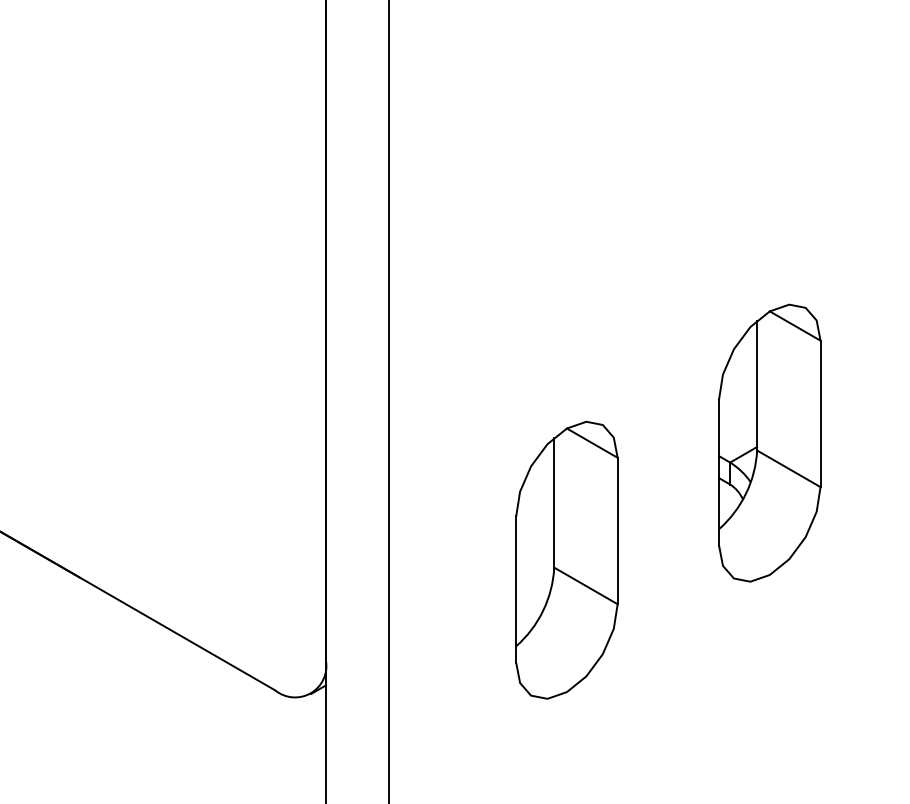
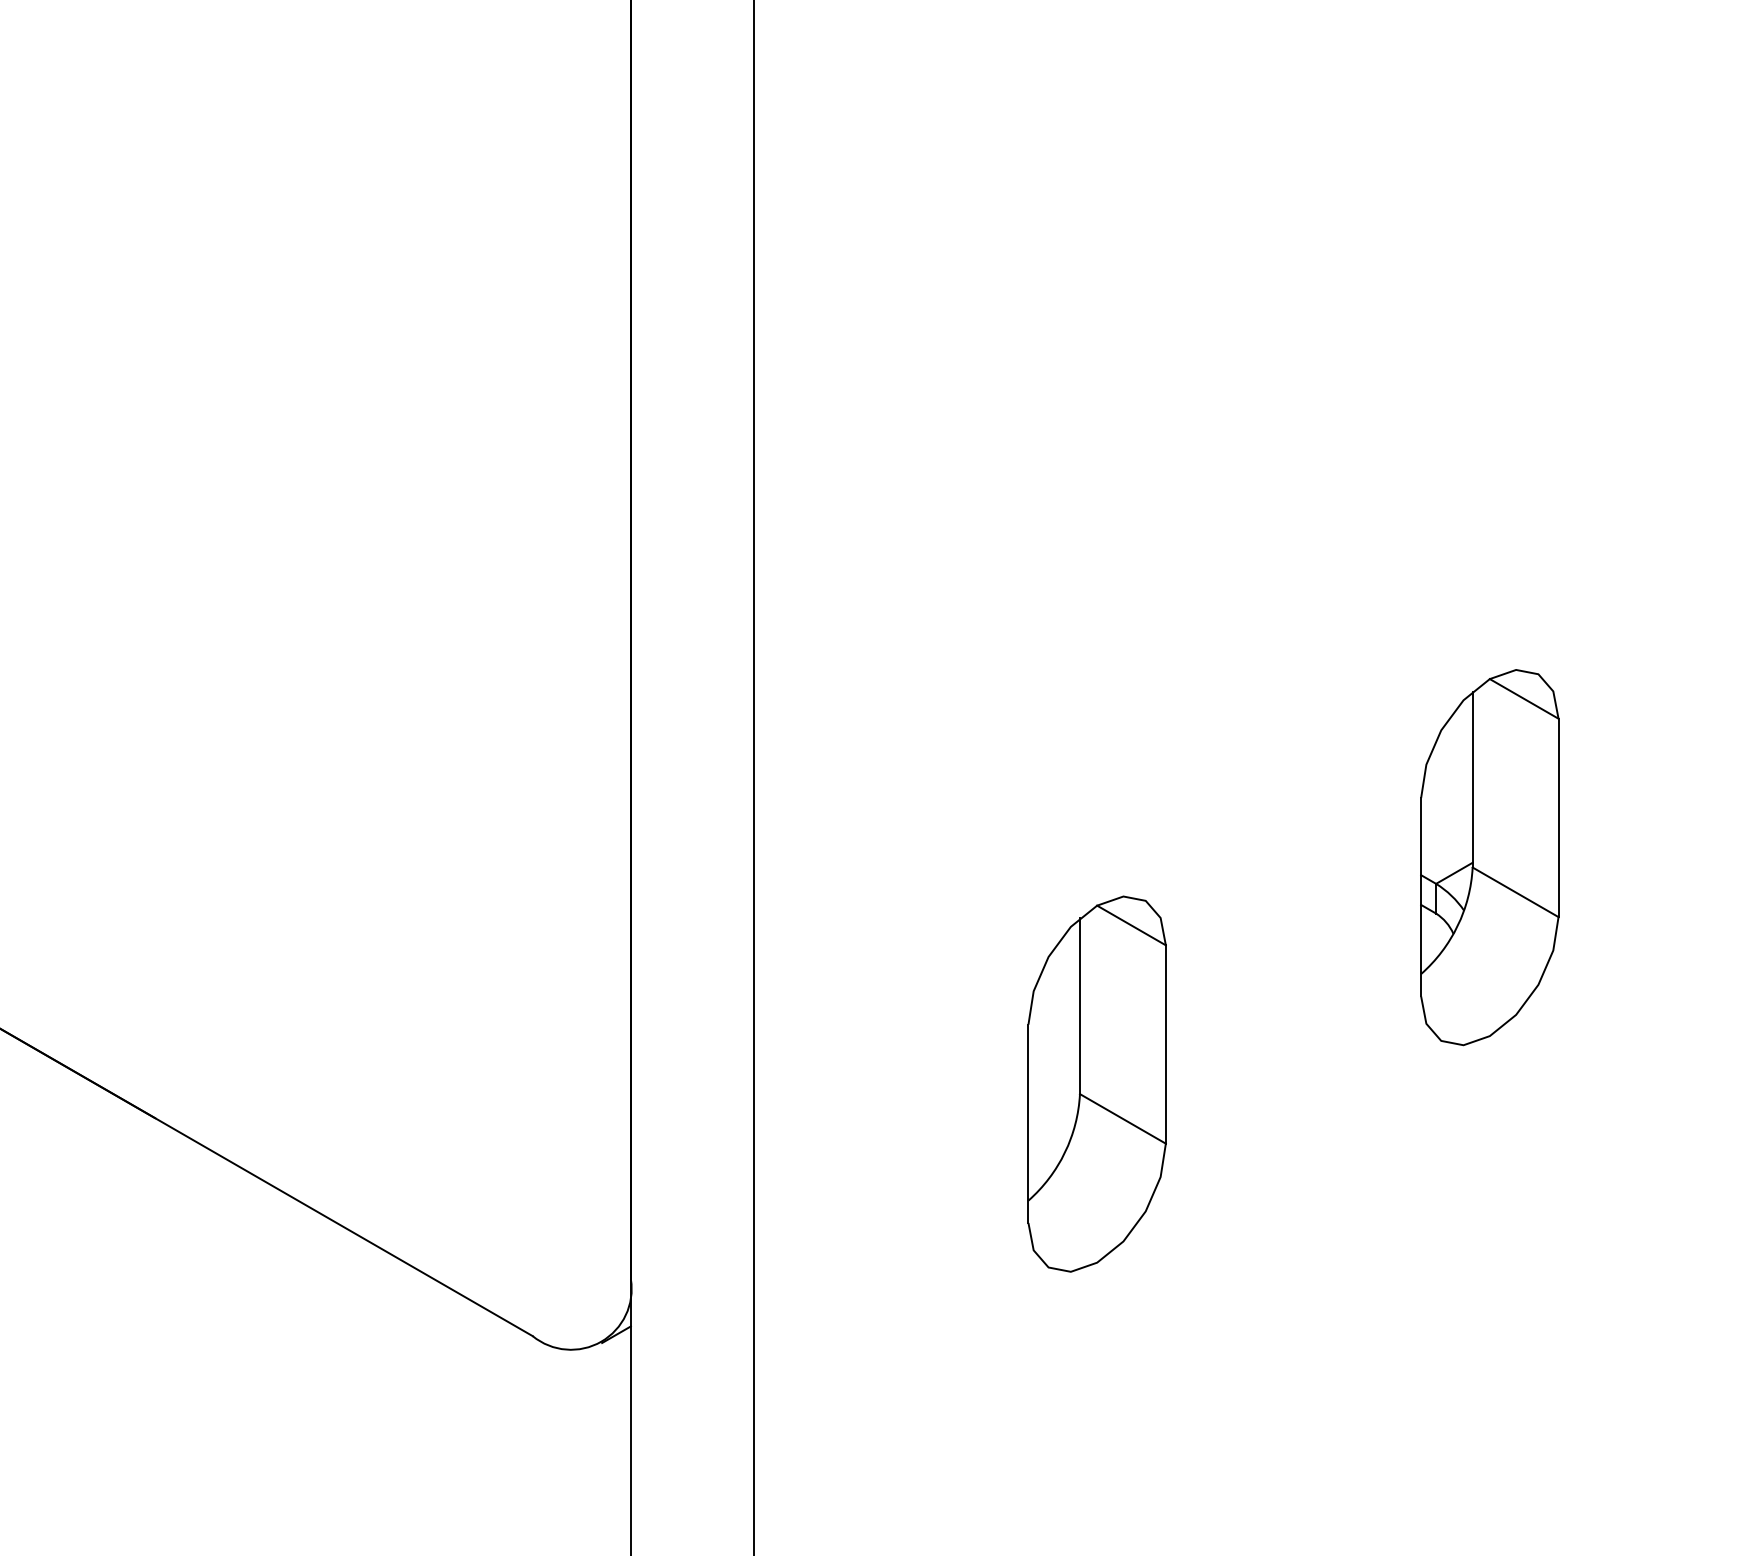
part: (769, 442) -> (1489, 856), size x0.7
part: (566, 559) -> (1096, 1082), size x0.7

